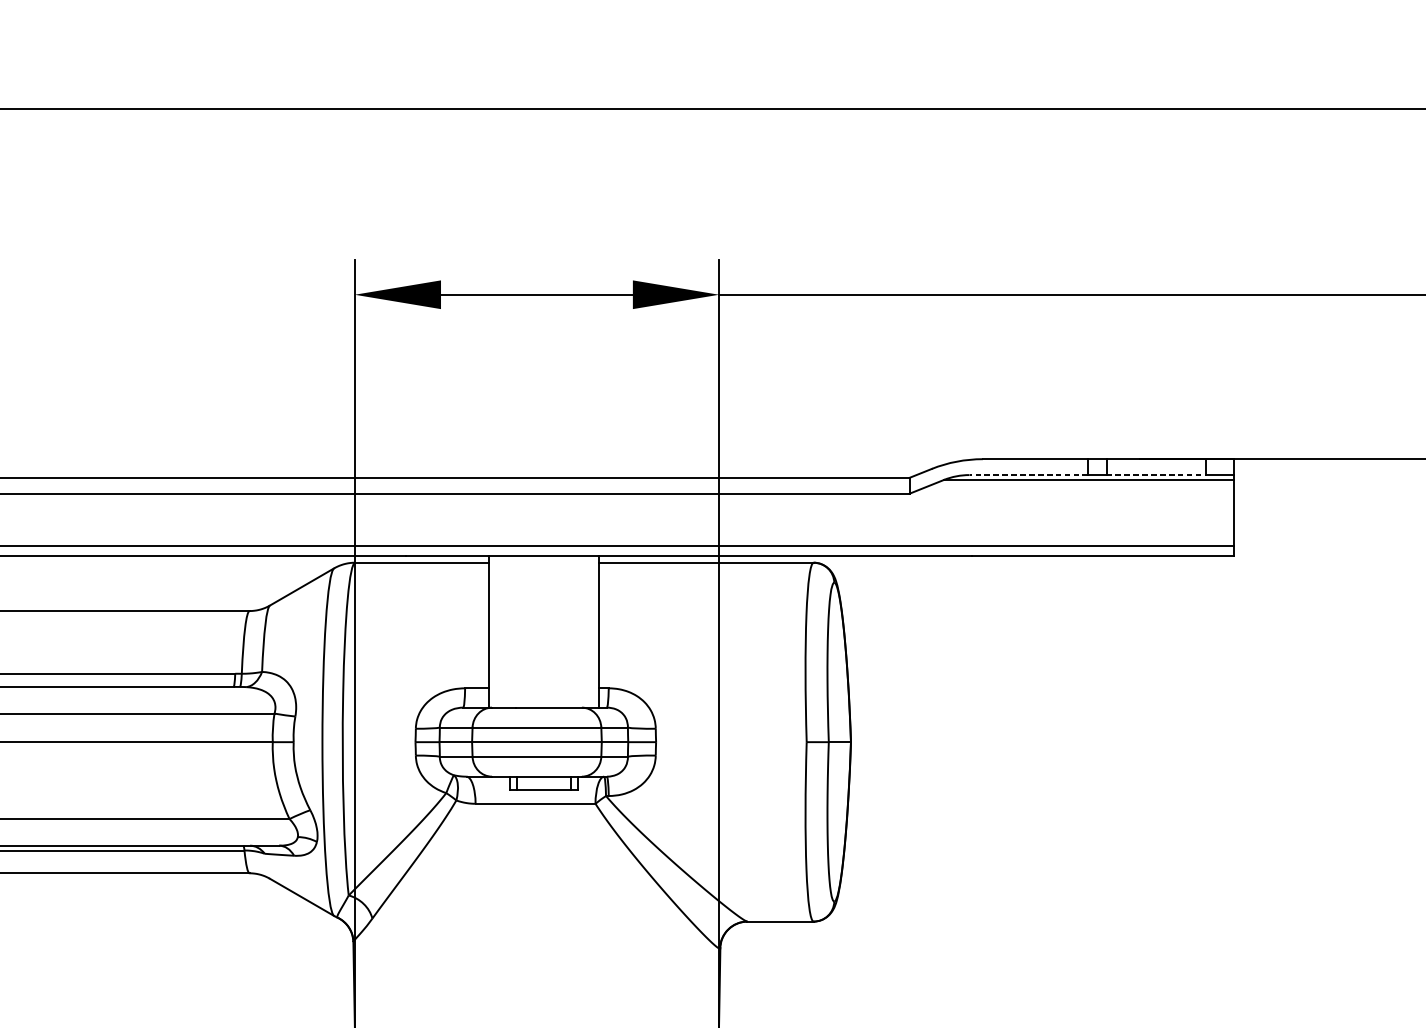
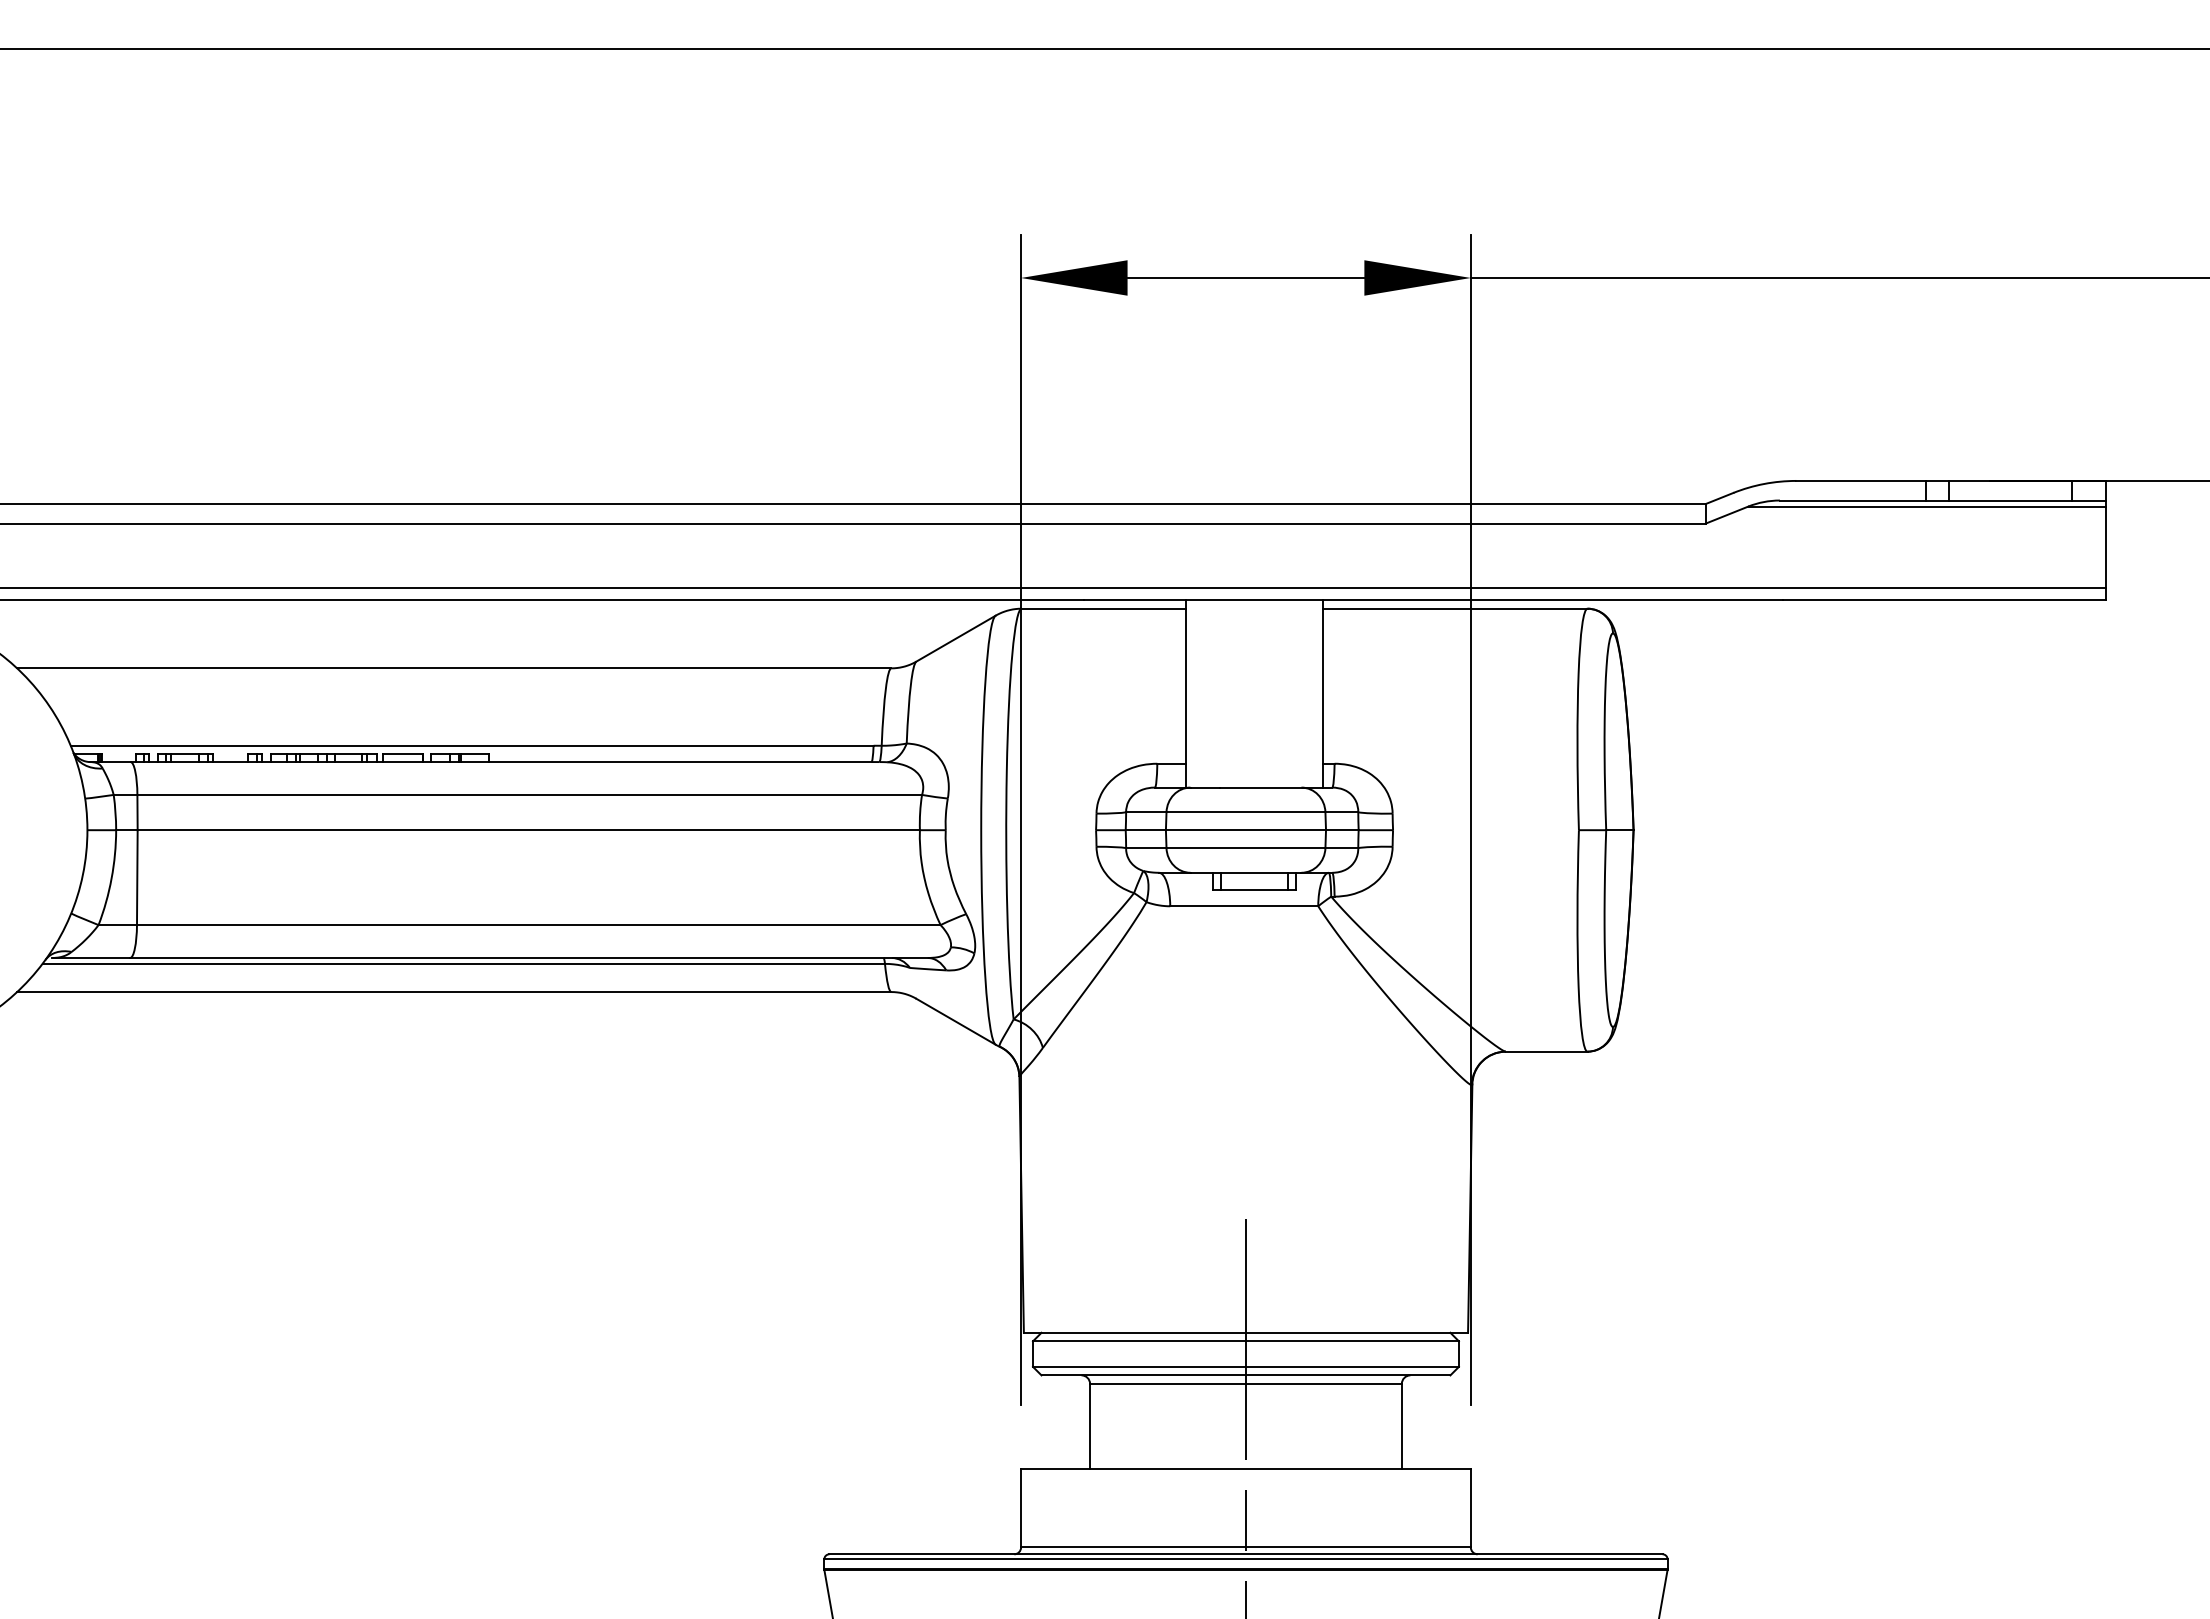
line: (1028, 475) -> (1852, 500), dashed -> solid
line: (1156, 475) -> (2010, 500), dashed -> solid

